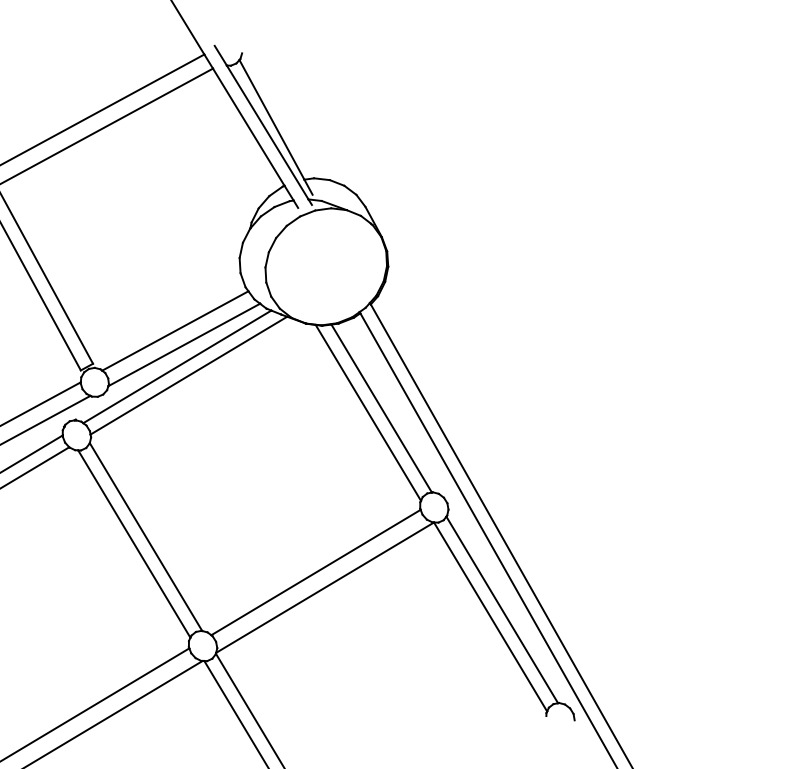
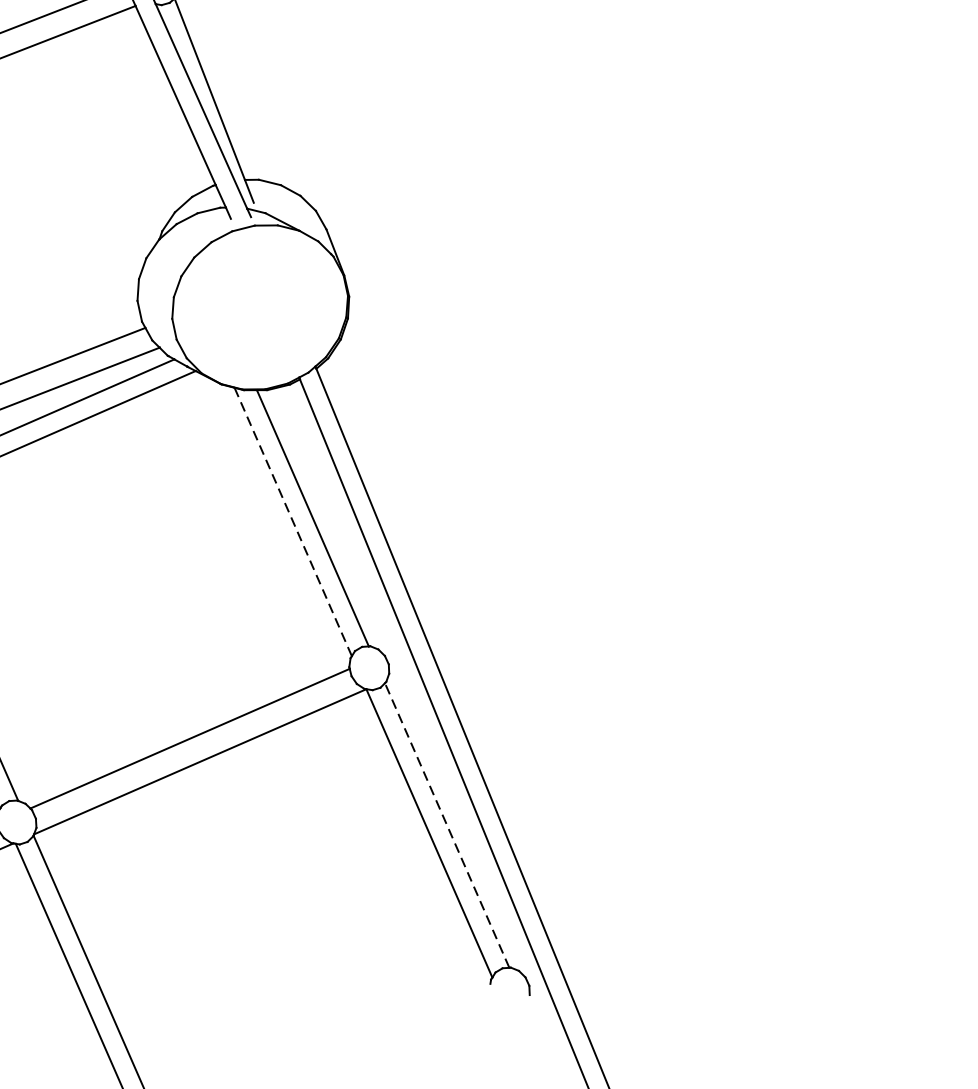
line: (368, 412) -> (293, 521), solid -> dashed
line: (502, 609) -> (447, 824), solid -> dashed

